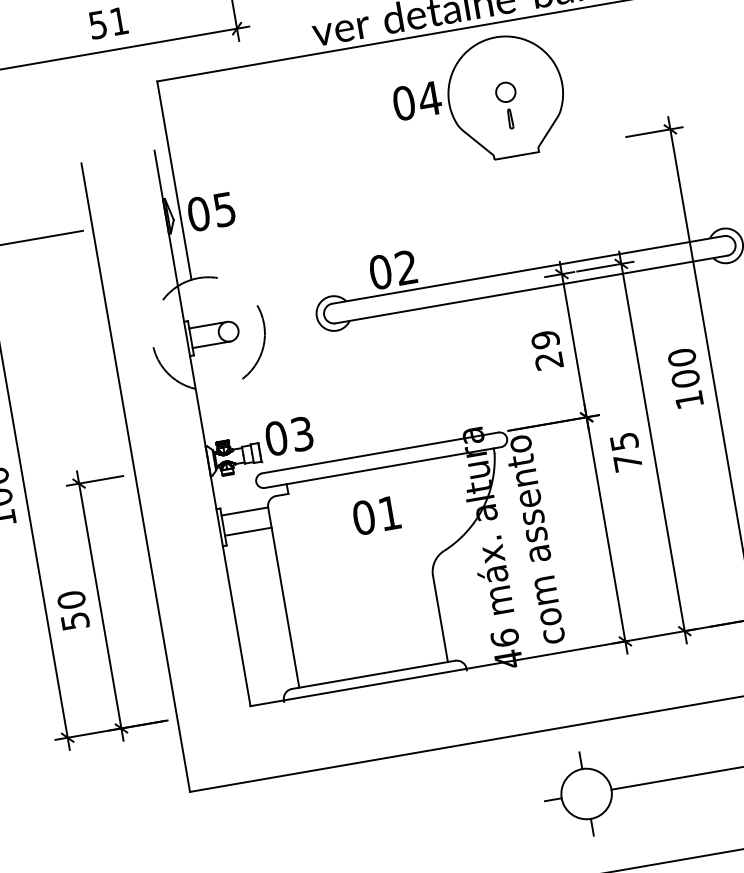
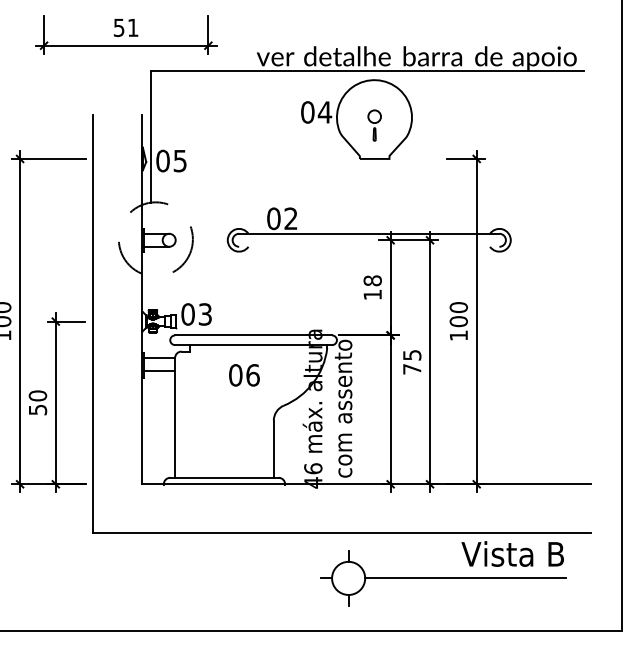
line: (531, 289) -> (369, 246), removed
text: (546, 349) -> (372, 287), 29 -> 18
text: (389, 513) -> (252, 375), 01 -> 06

